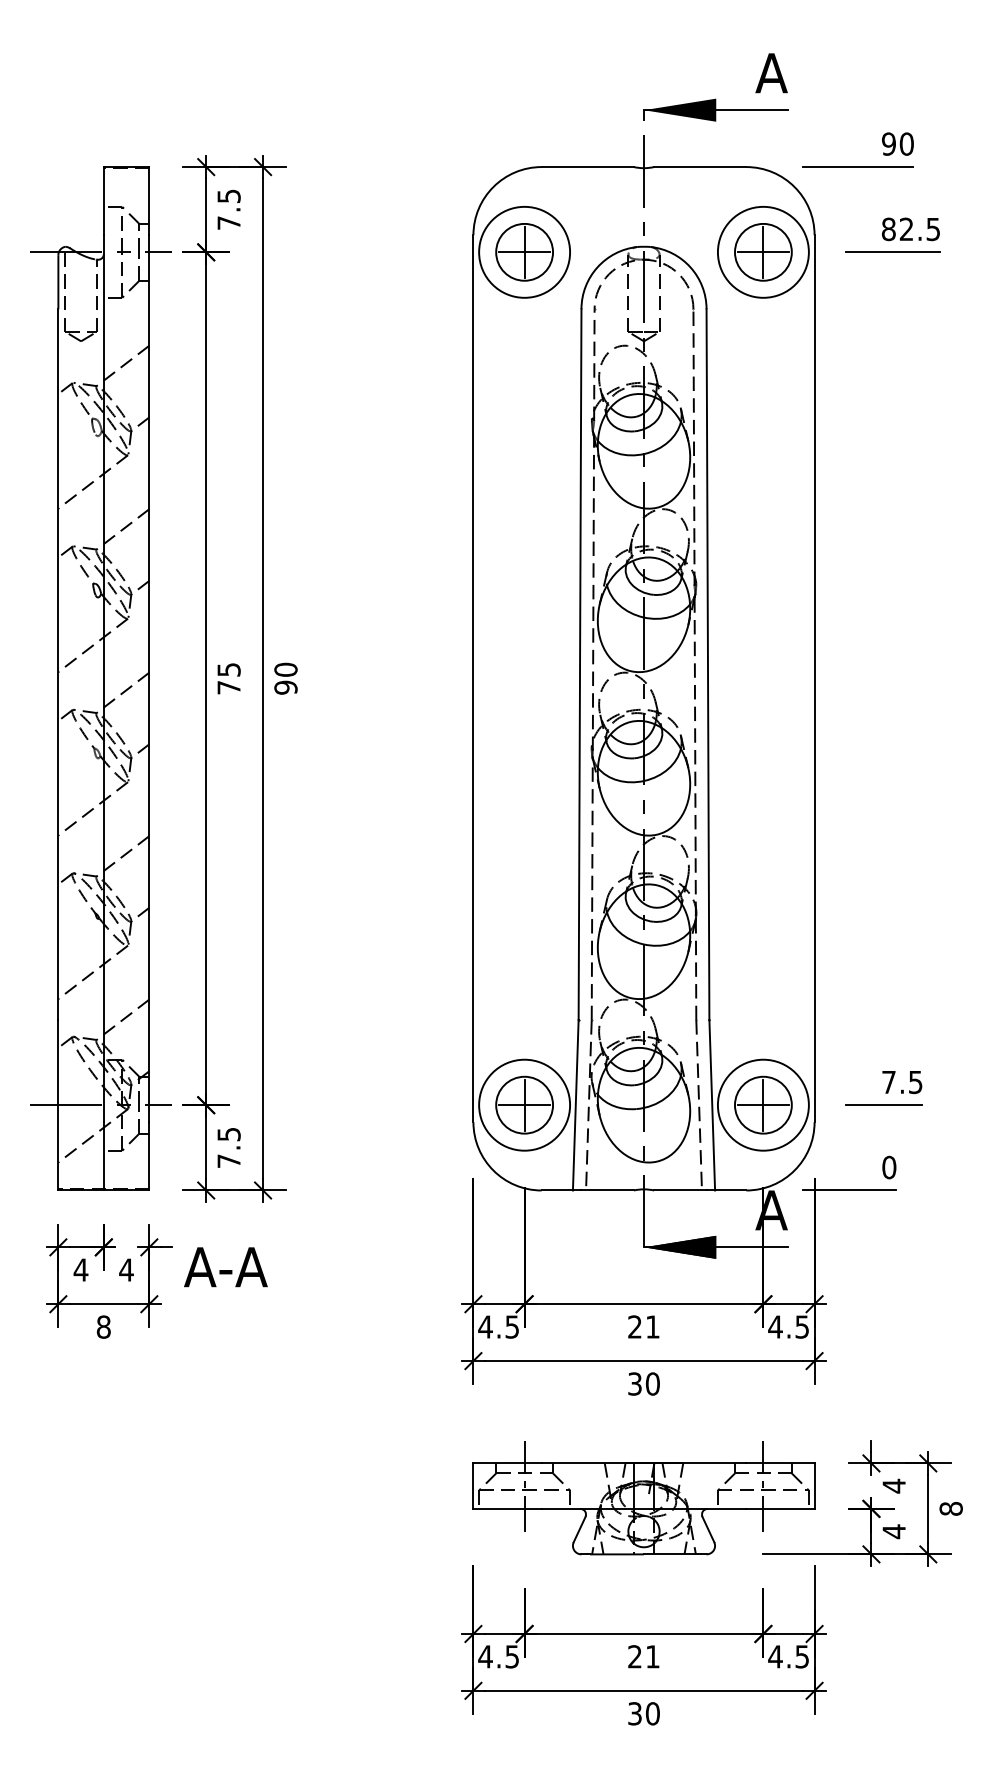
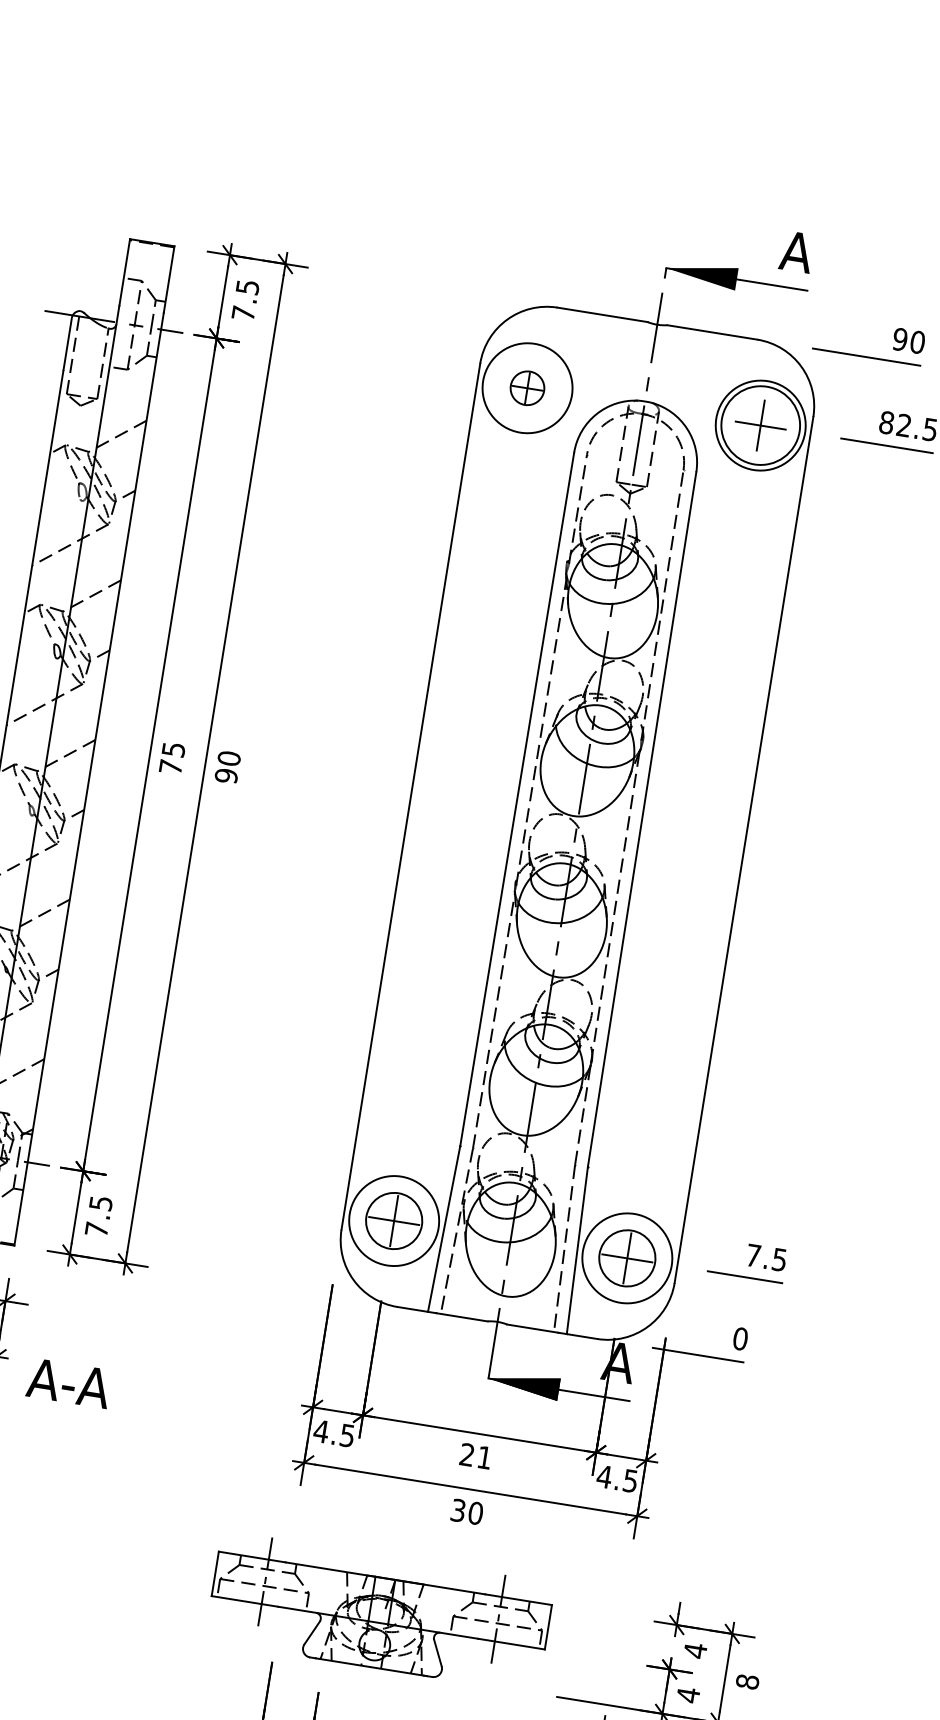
circle: (762, 251) -> (759, 424), size x1.4
part: (524, 252) -> (527, 388), size x0.6
text: (225, 1267) -> (68, 1383), moved
part: (643, 1498) -> (379, 1612), moved

